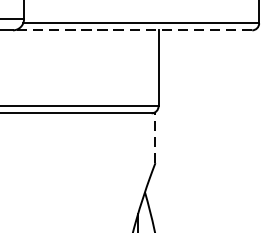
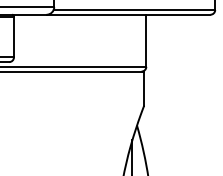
line: (132, 29) -> (128, 14), dashed -> solid
line: (155, 138) -> (144, 88), dashed -> solid

